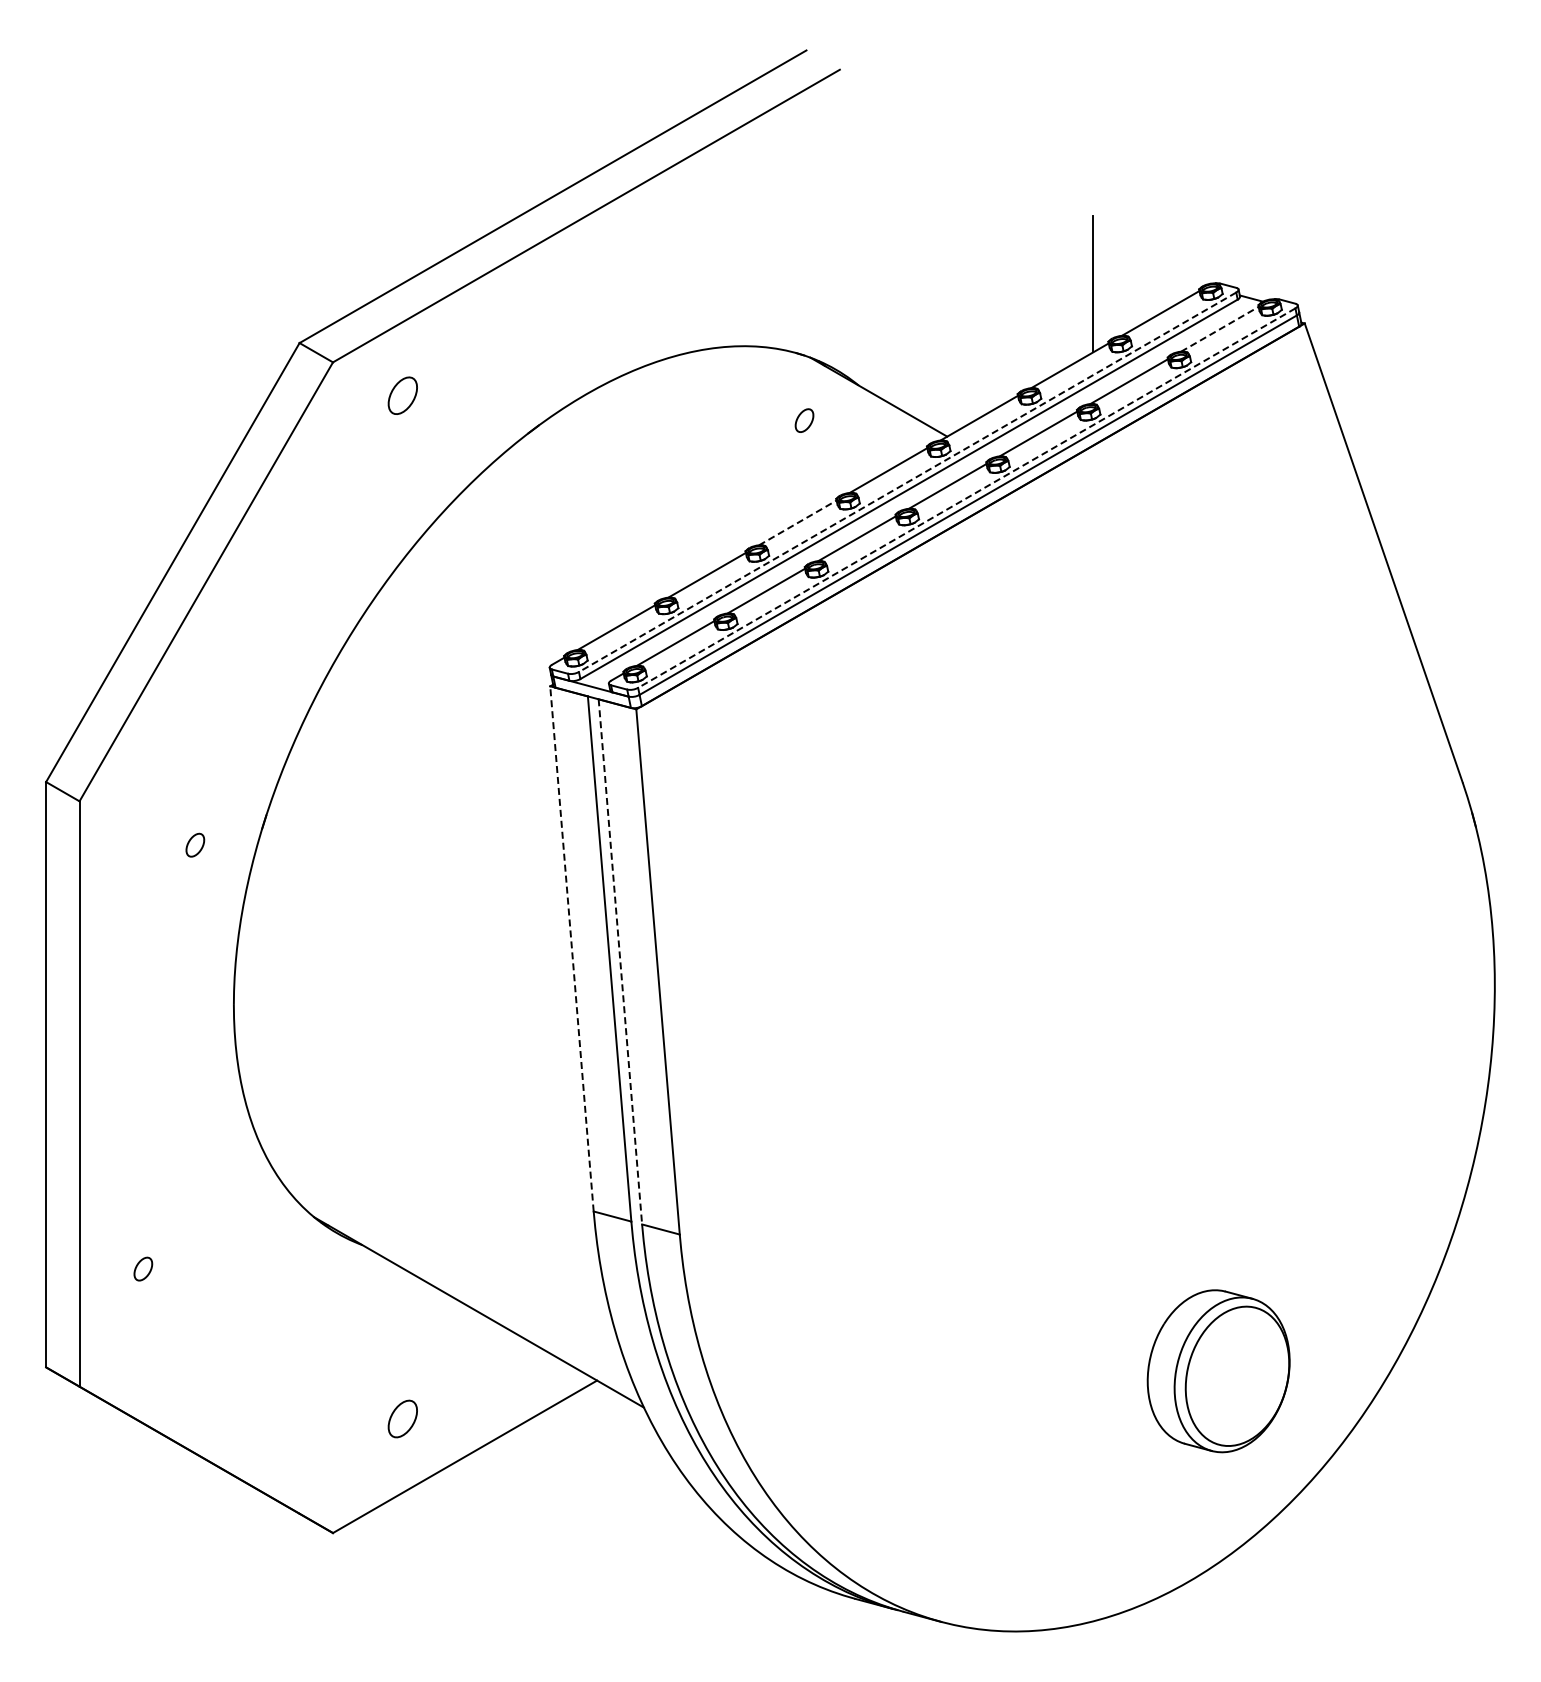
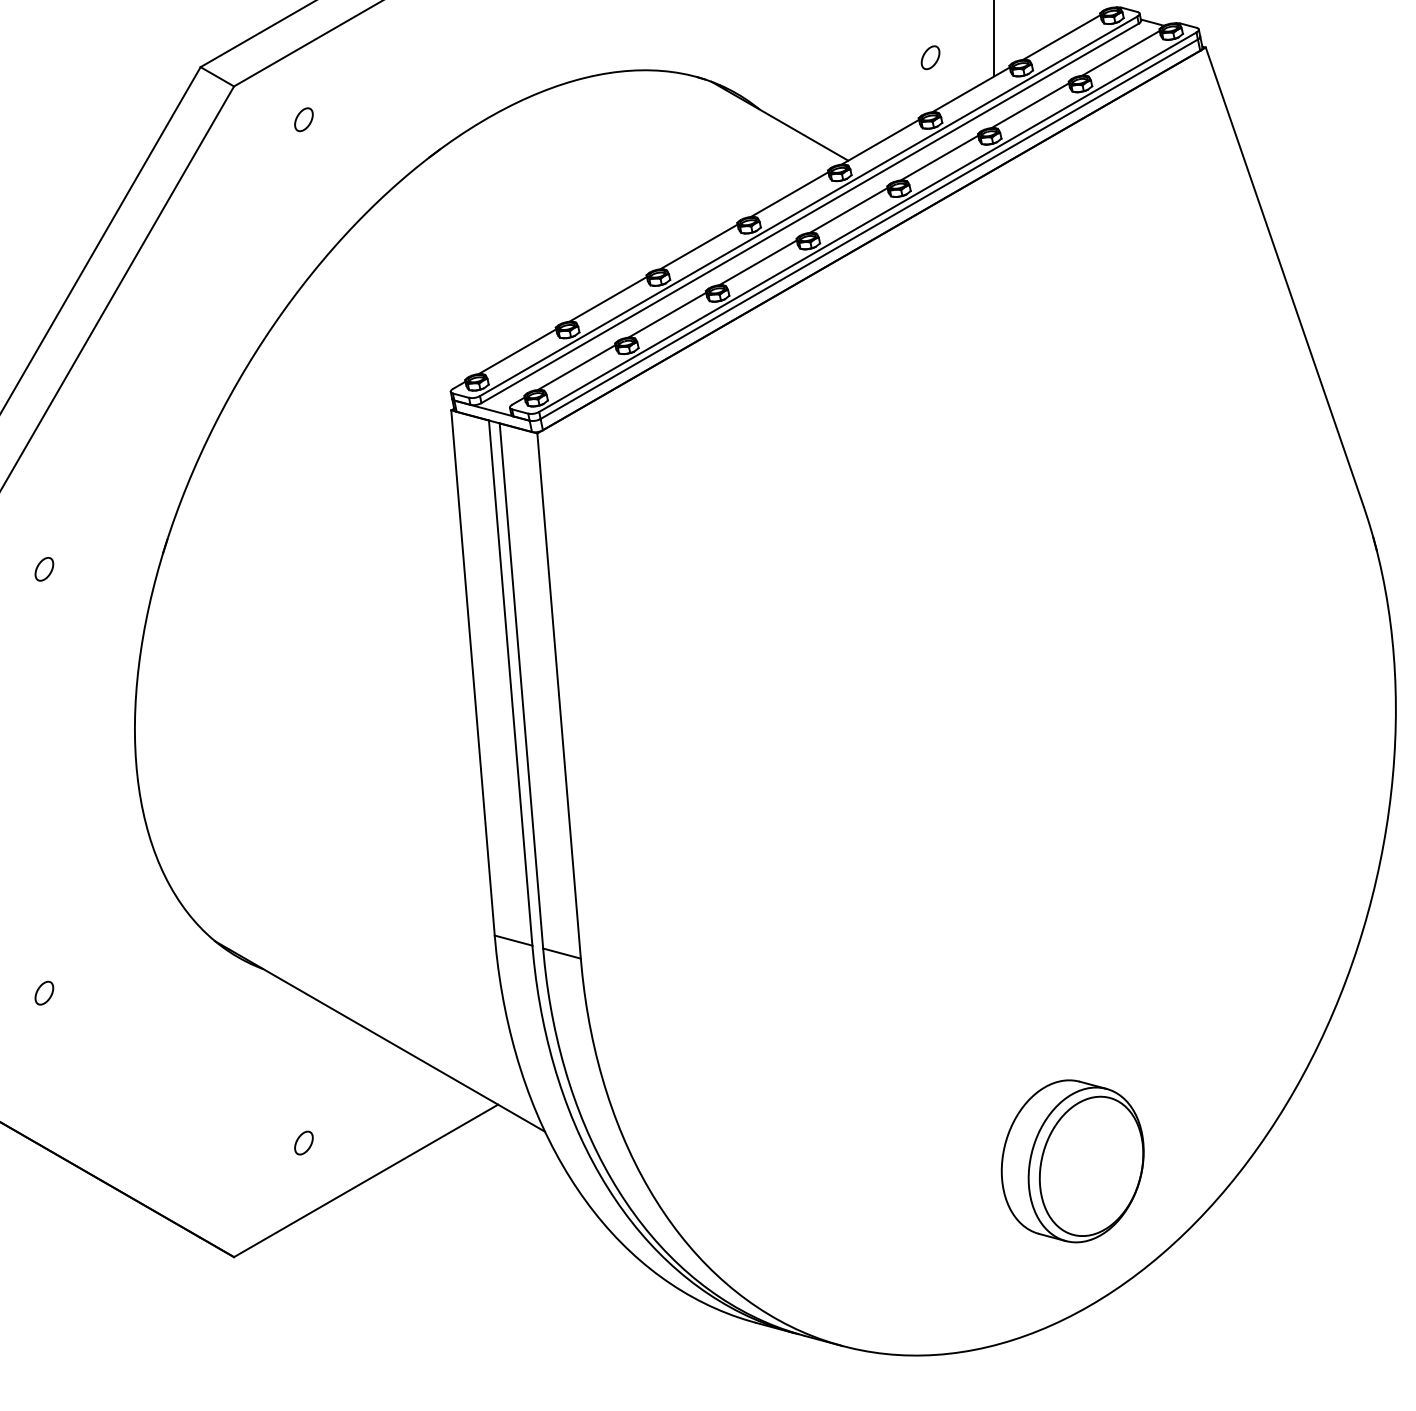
line: (1219, 329) -> (1120, 53), dashed -> solid
part: (402, 395) -> (303, 119), size x0.62
part: (804, 420) -> (930, 57), moved
line: (907, 482) -> (808, 206), dashed -> solid
line: (966, 498) -> (867, 222), dashed -> solid
line: (797, 522) -> (698, 246), dashed -> solid
part: (195, 844) -> (44, 568), moved
line: (571, 948) -> (472, 672), dashed -> solid
line: (620, 962) -> (521, 686), dashed -> solid
part: (1218, 1371) -> (1072, 1161), moved
part: (402, 1418) -> (303, 1142), size x0.62

